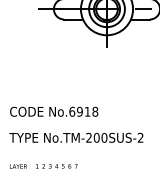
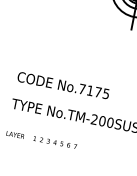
text: (83, 111) -> (94, 91), No.6918 -> No.7175

